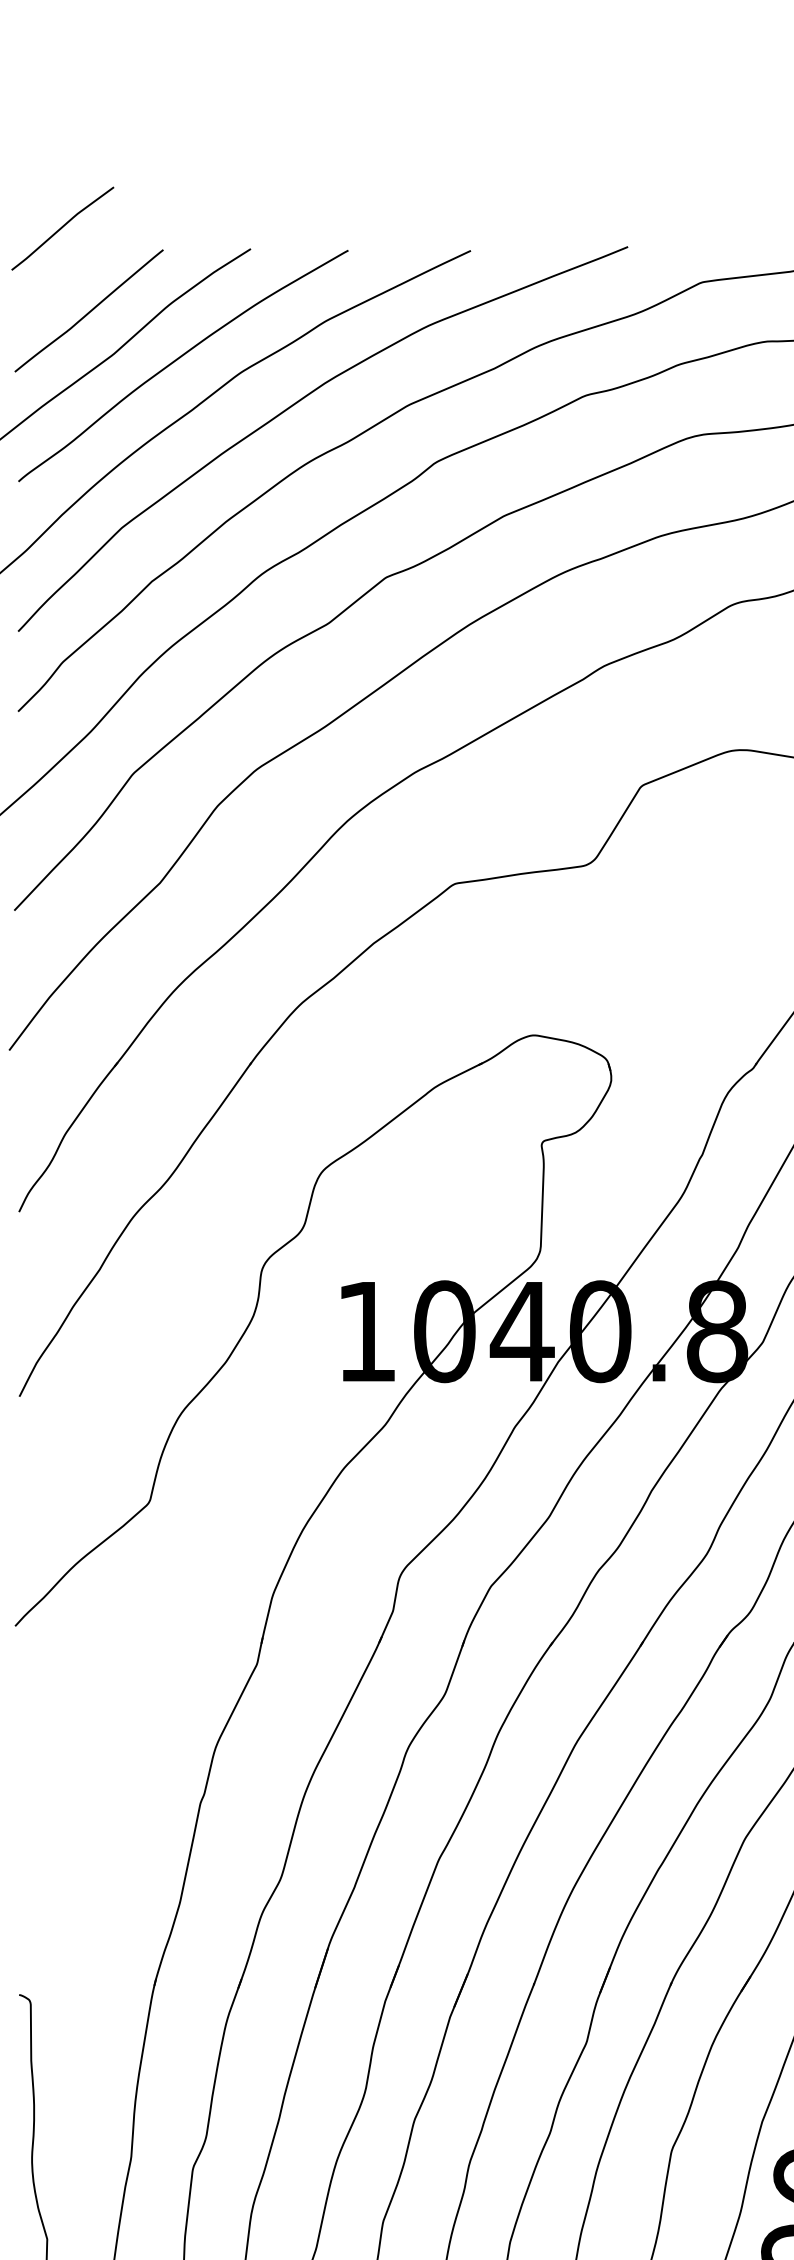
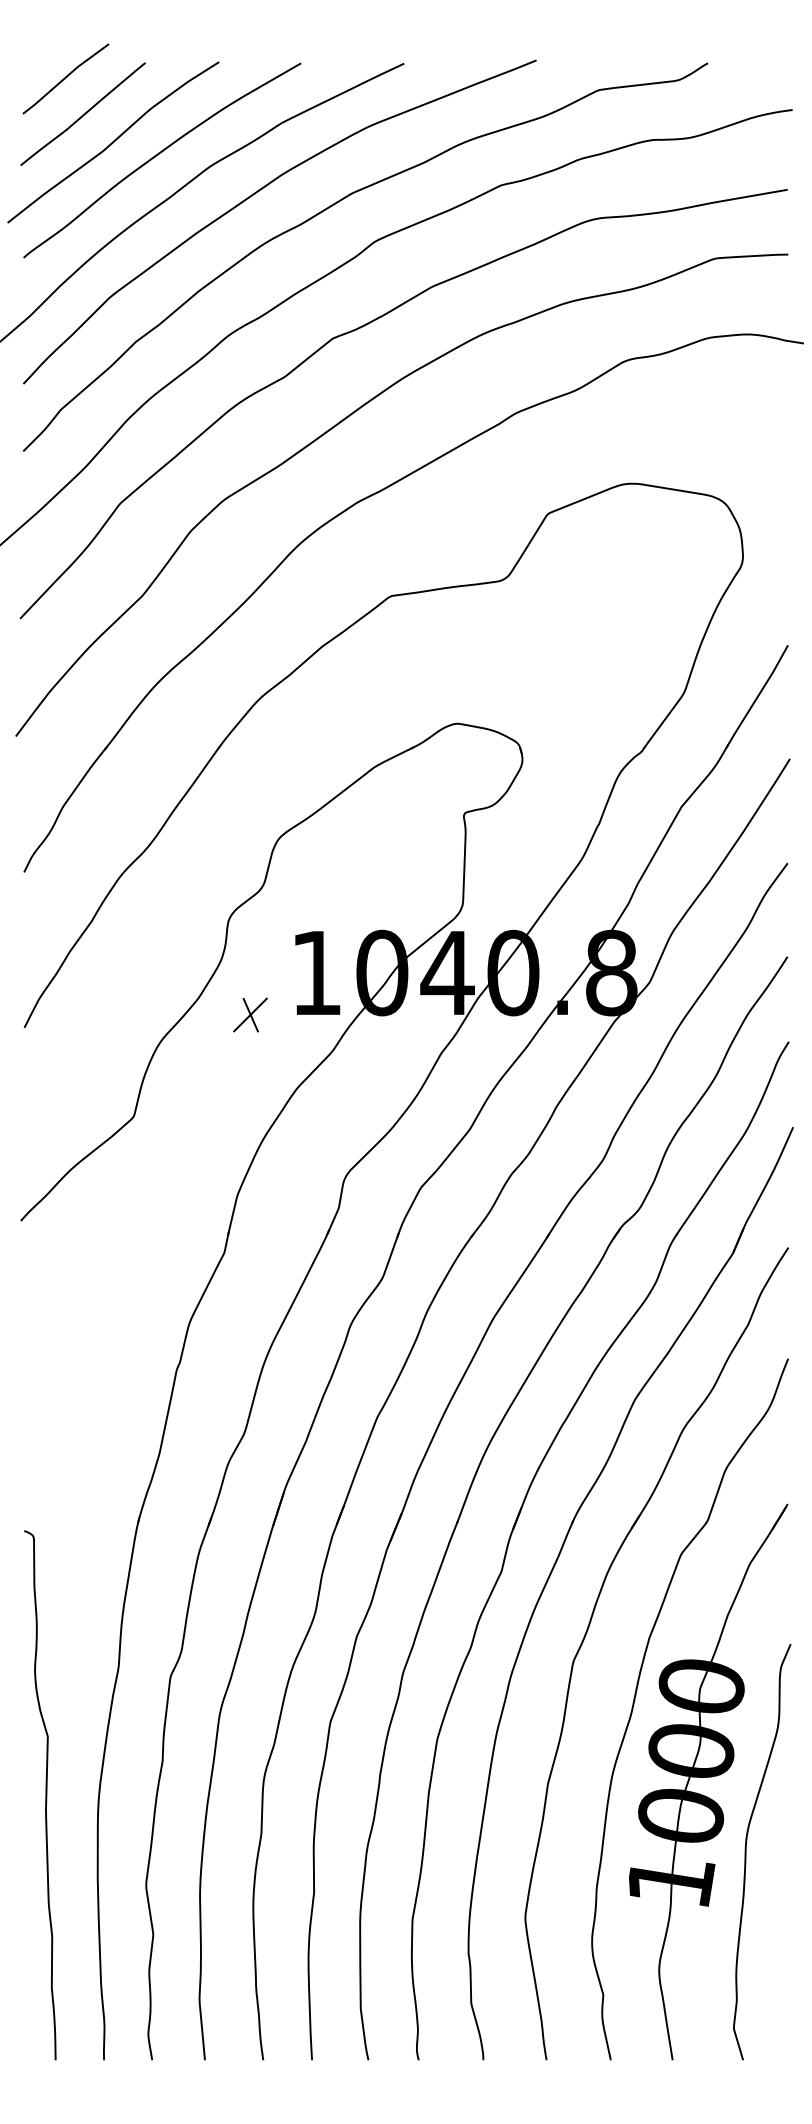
curve: (62, 228) -> (65, 78), moved
part: (288, 1380) -> (250, 1014), added

